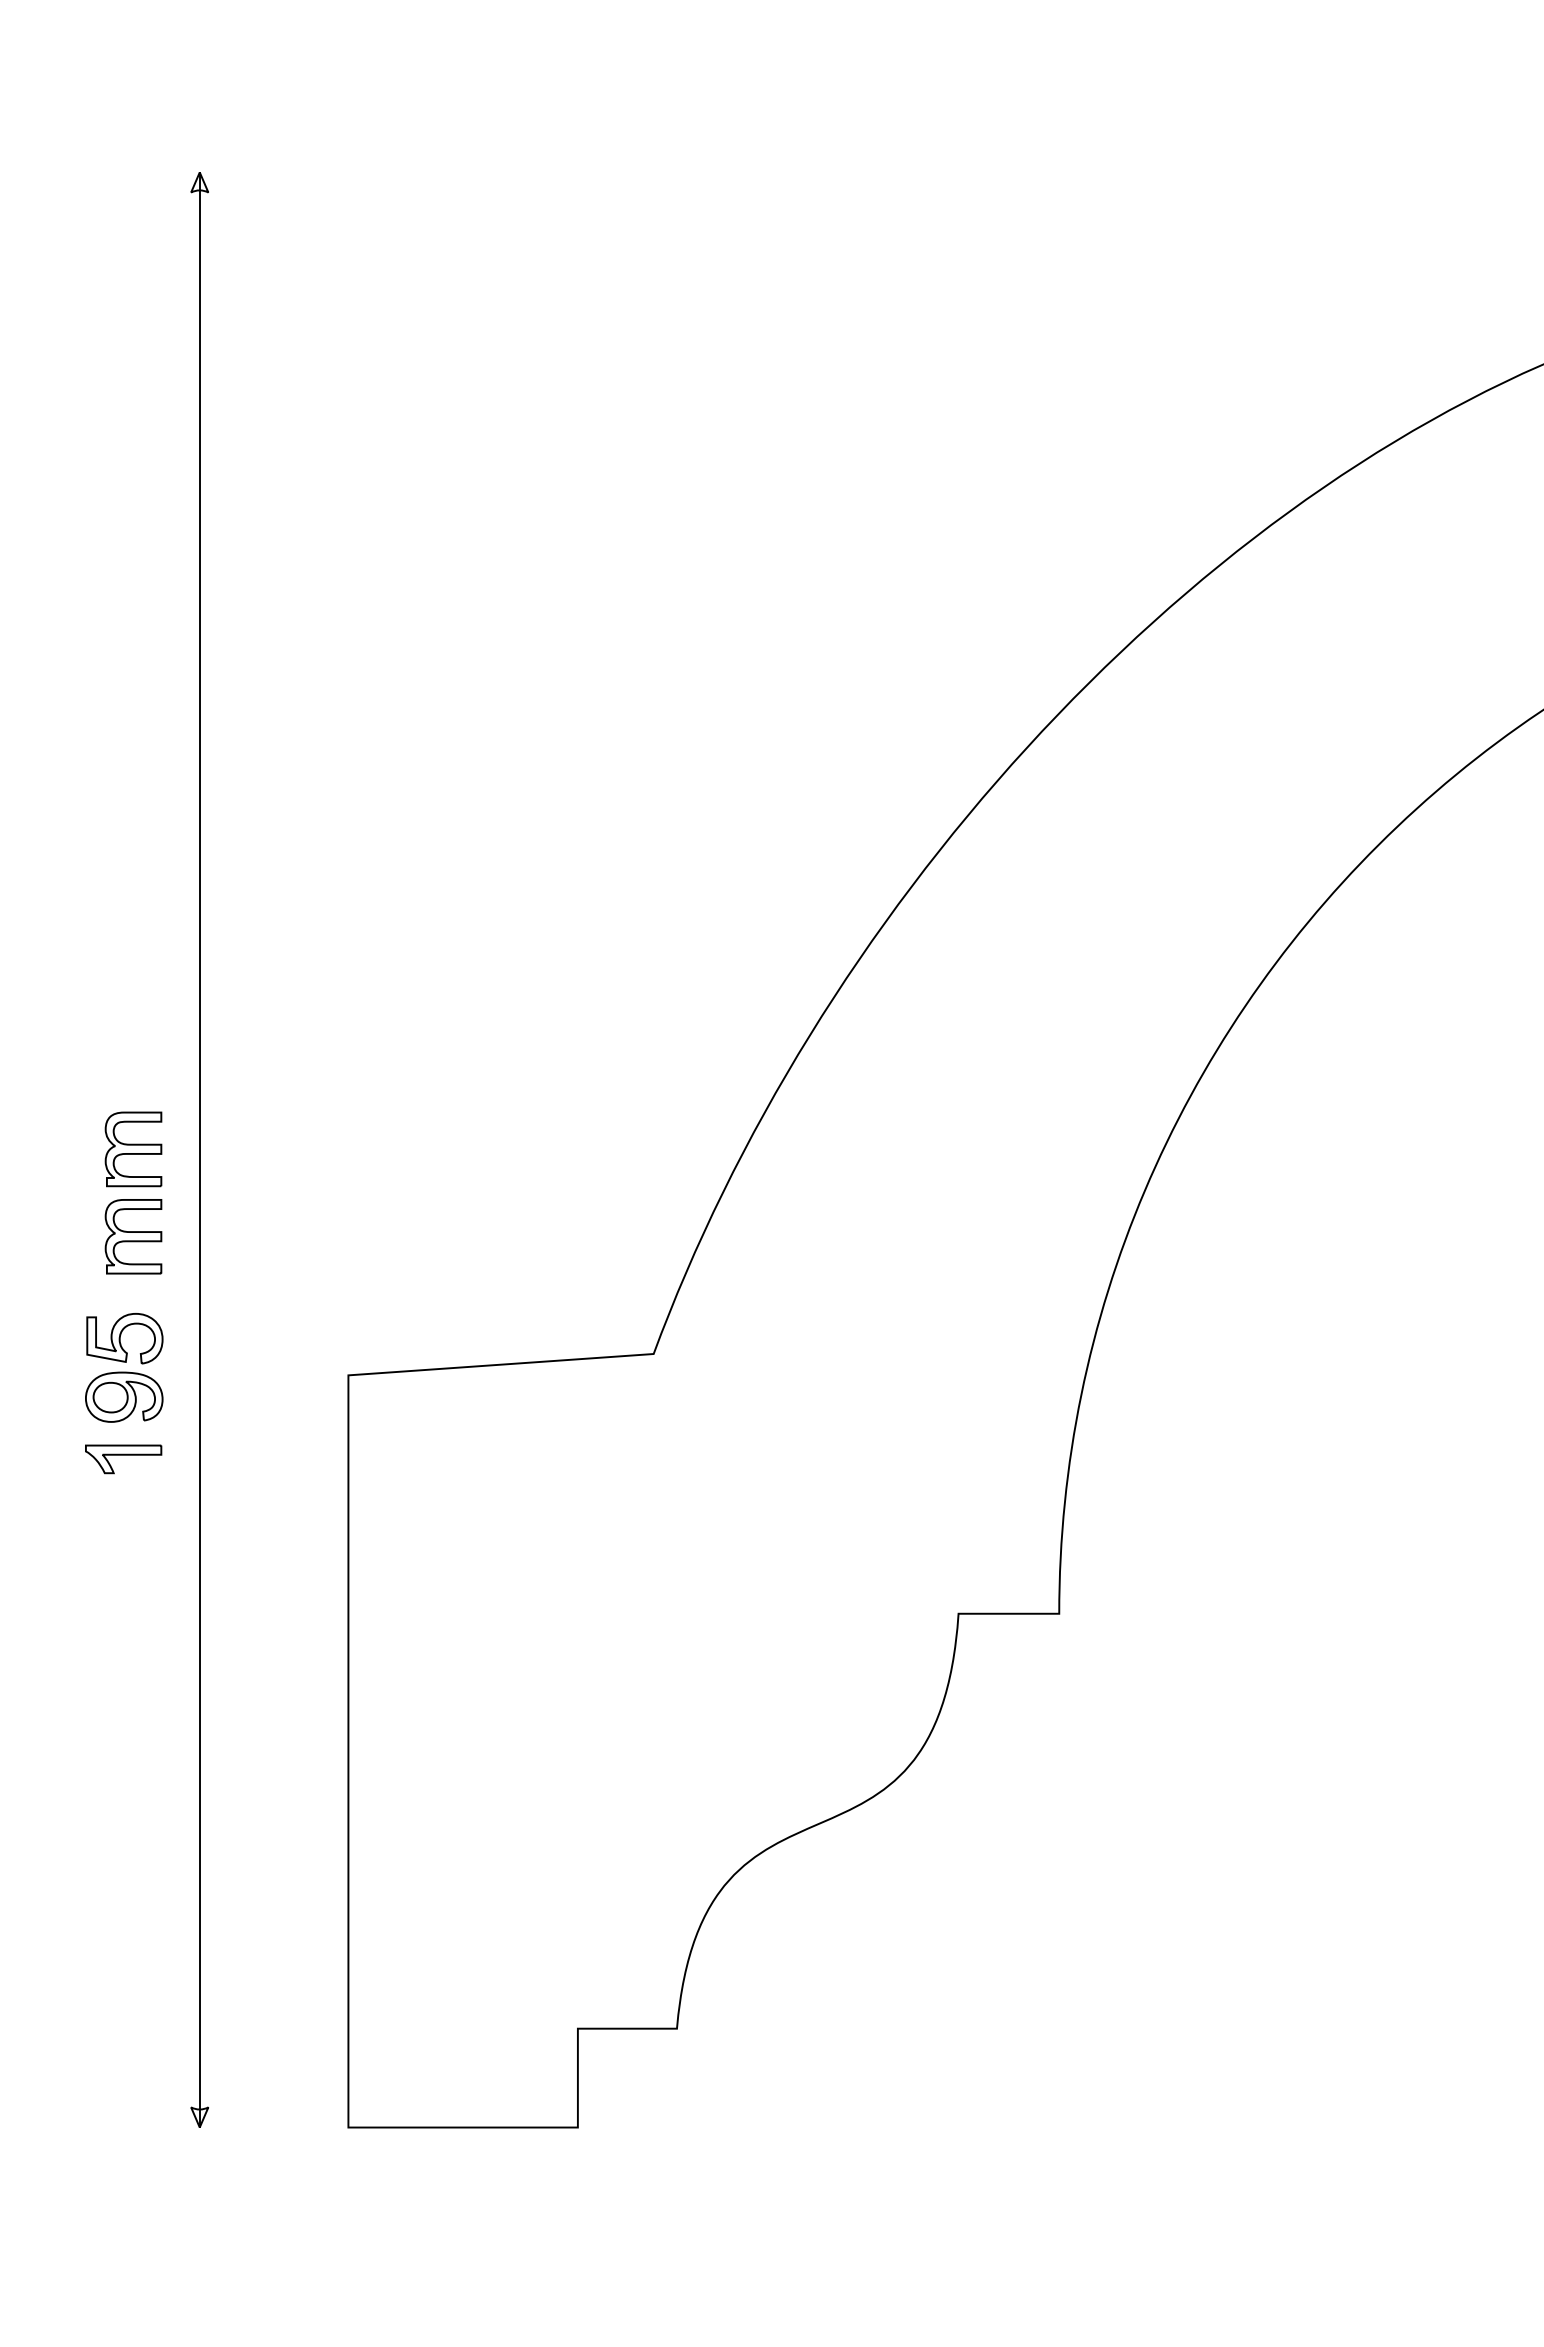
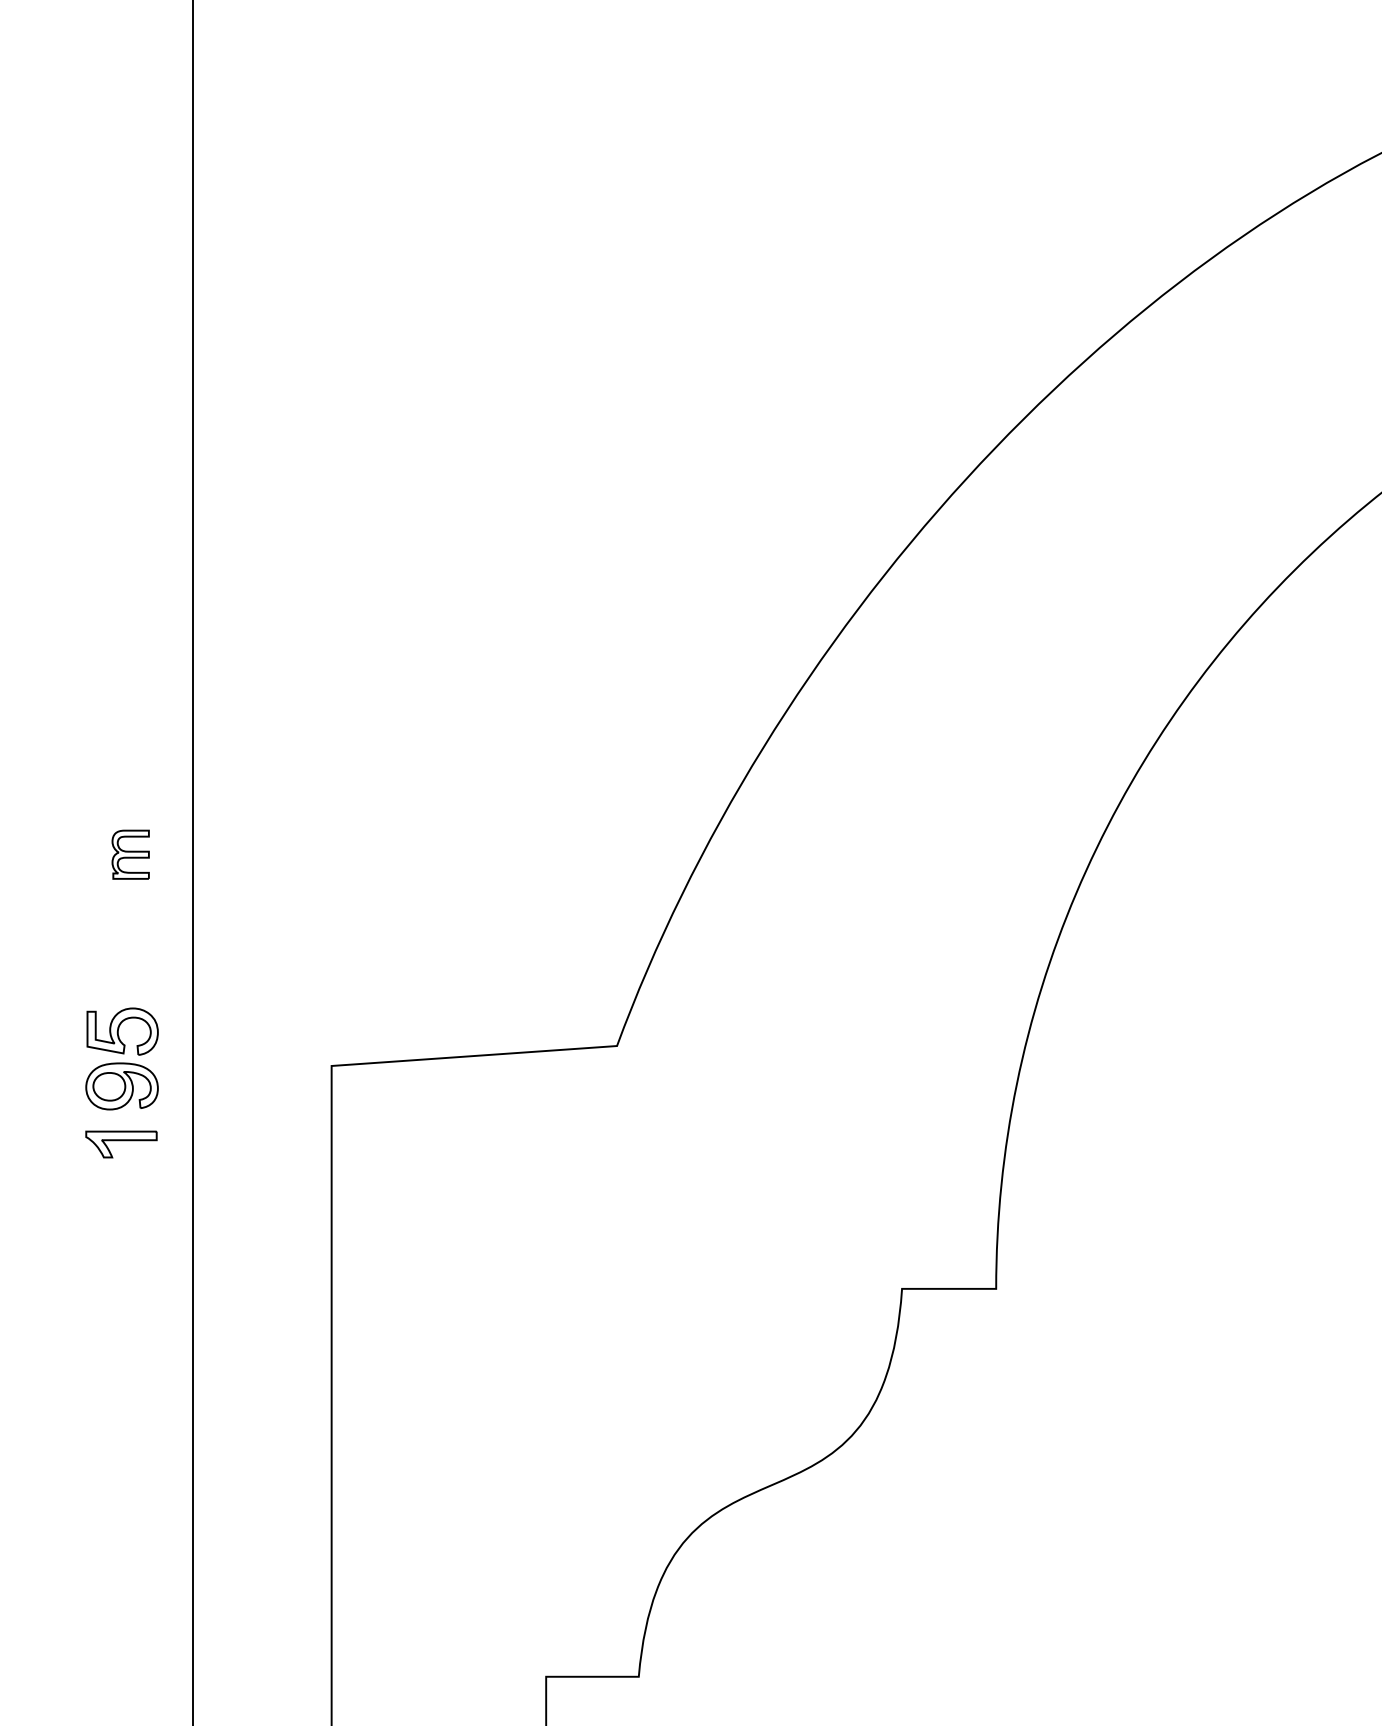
part: (133, 1149) -> (130, 854), size x0.7
part: (133, 1236) -> (130, 936), removed

